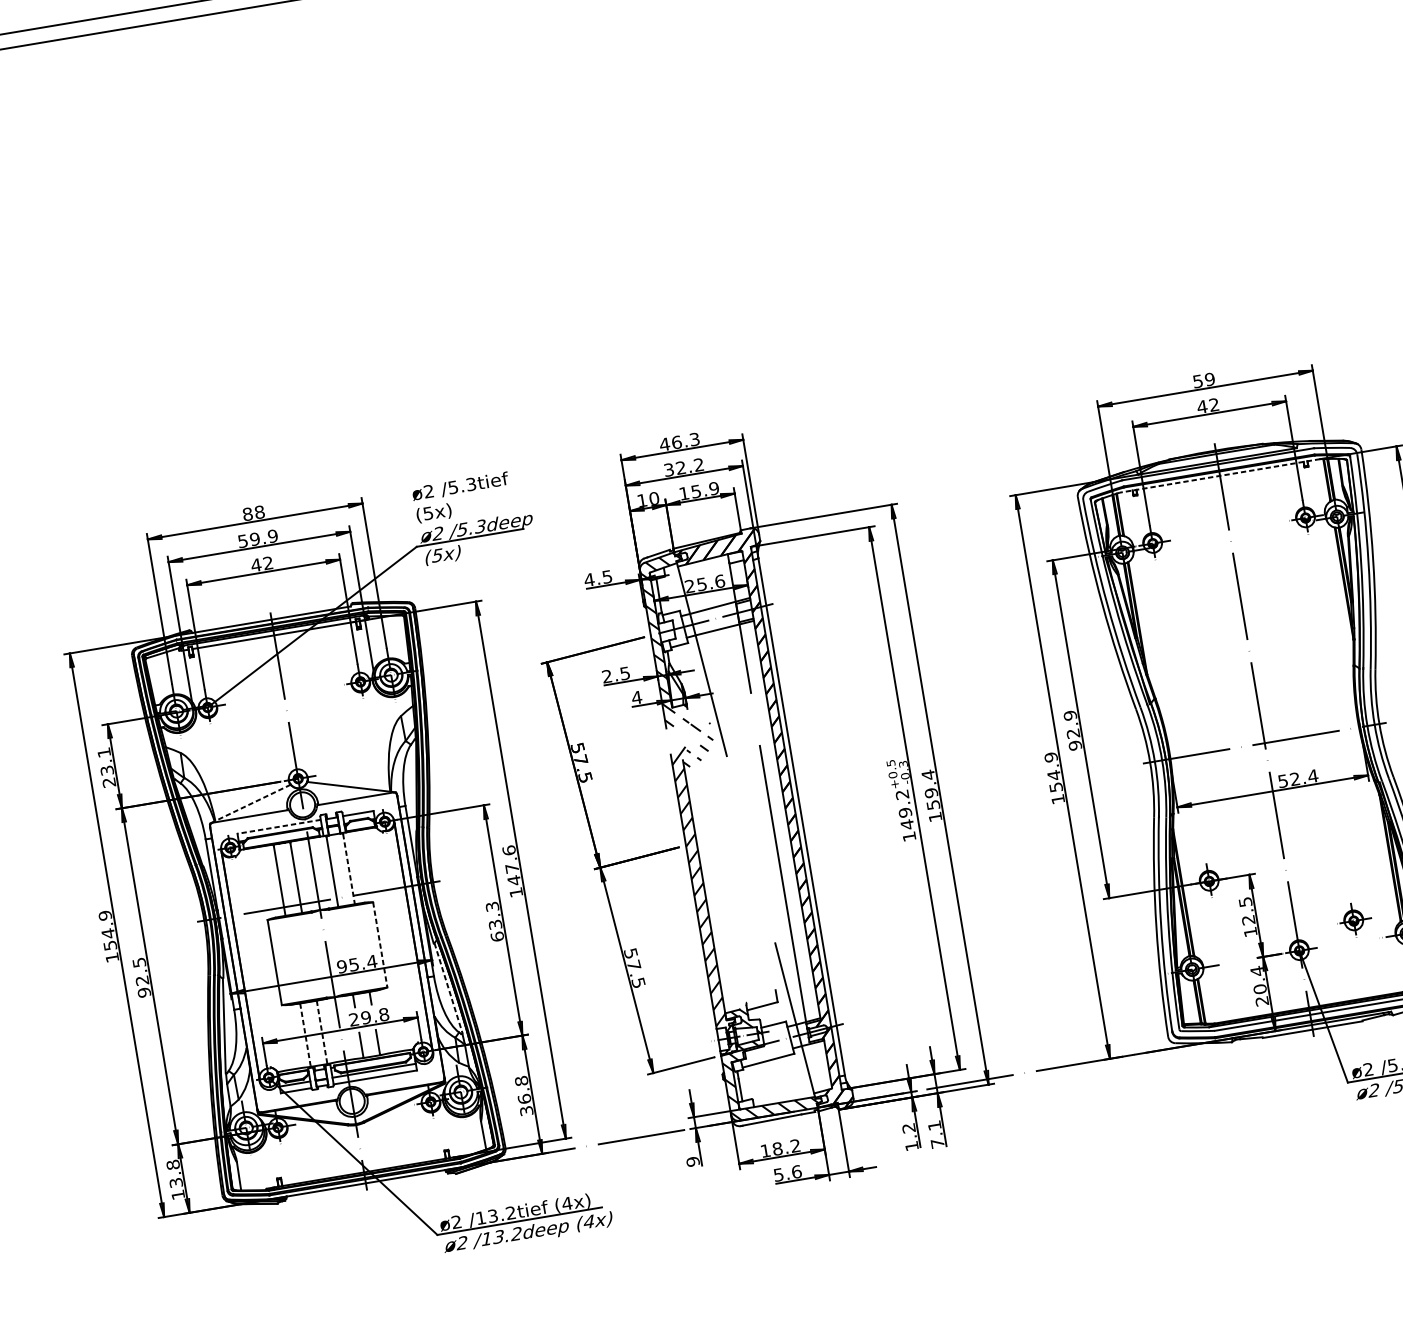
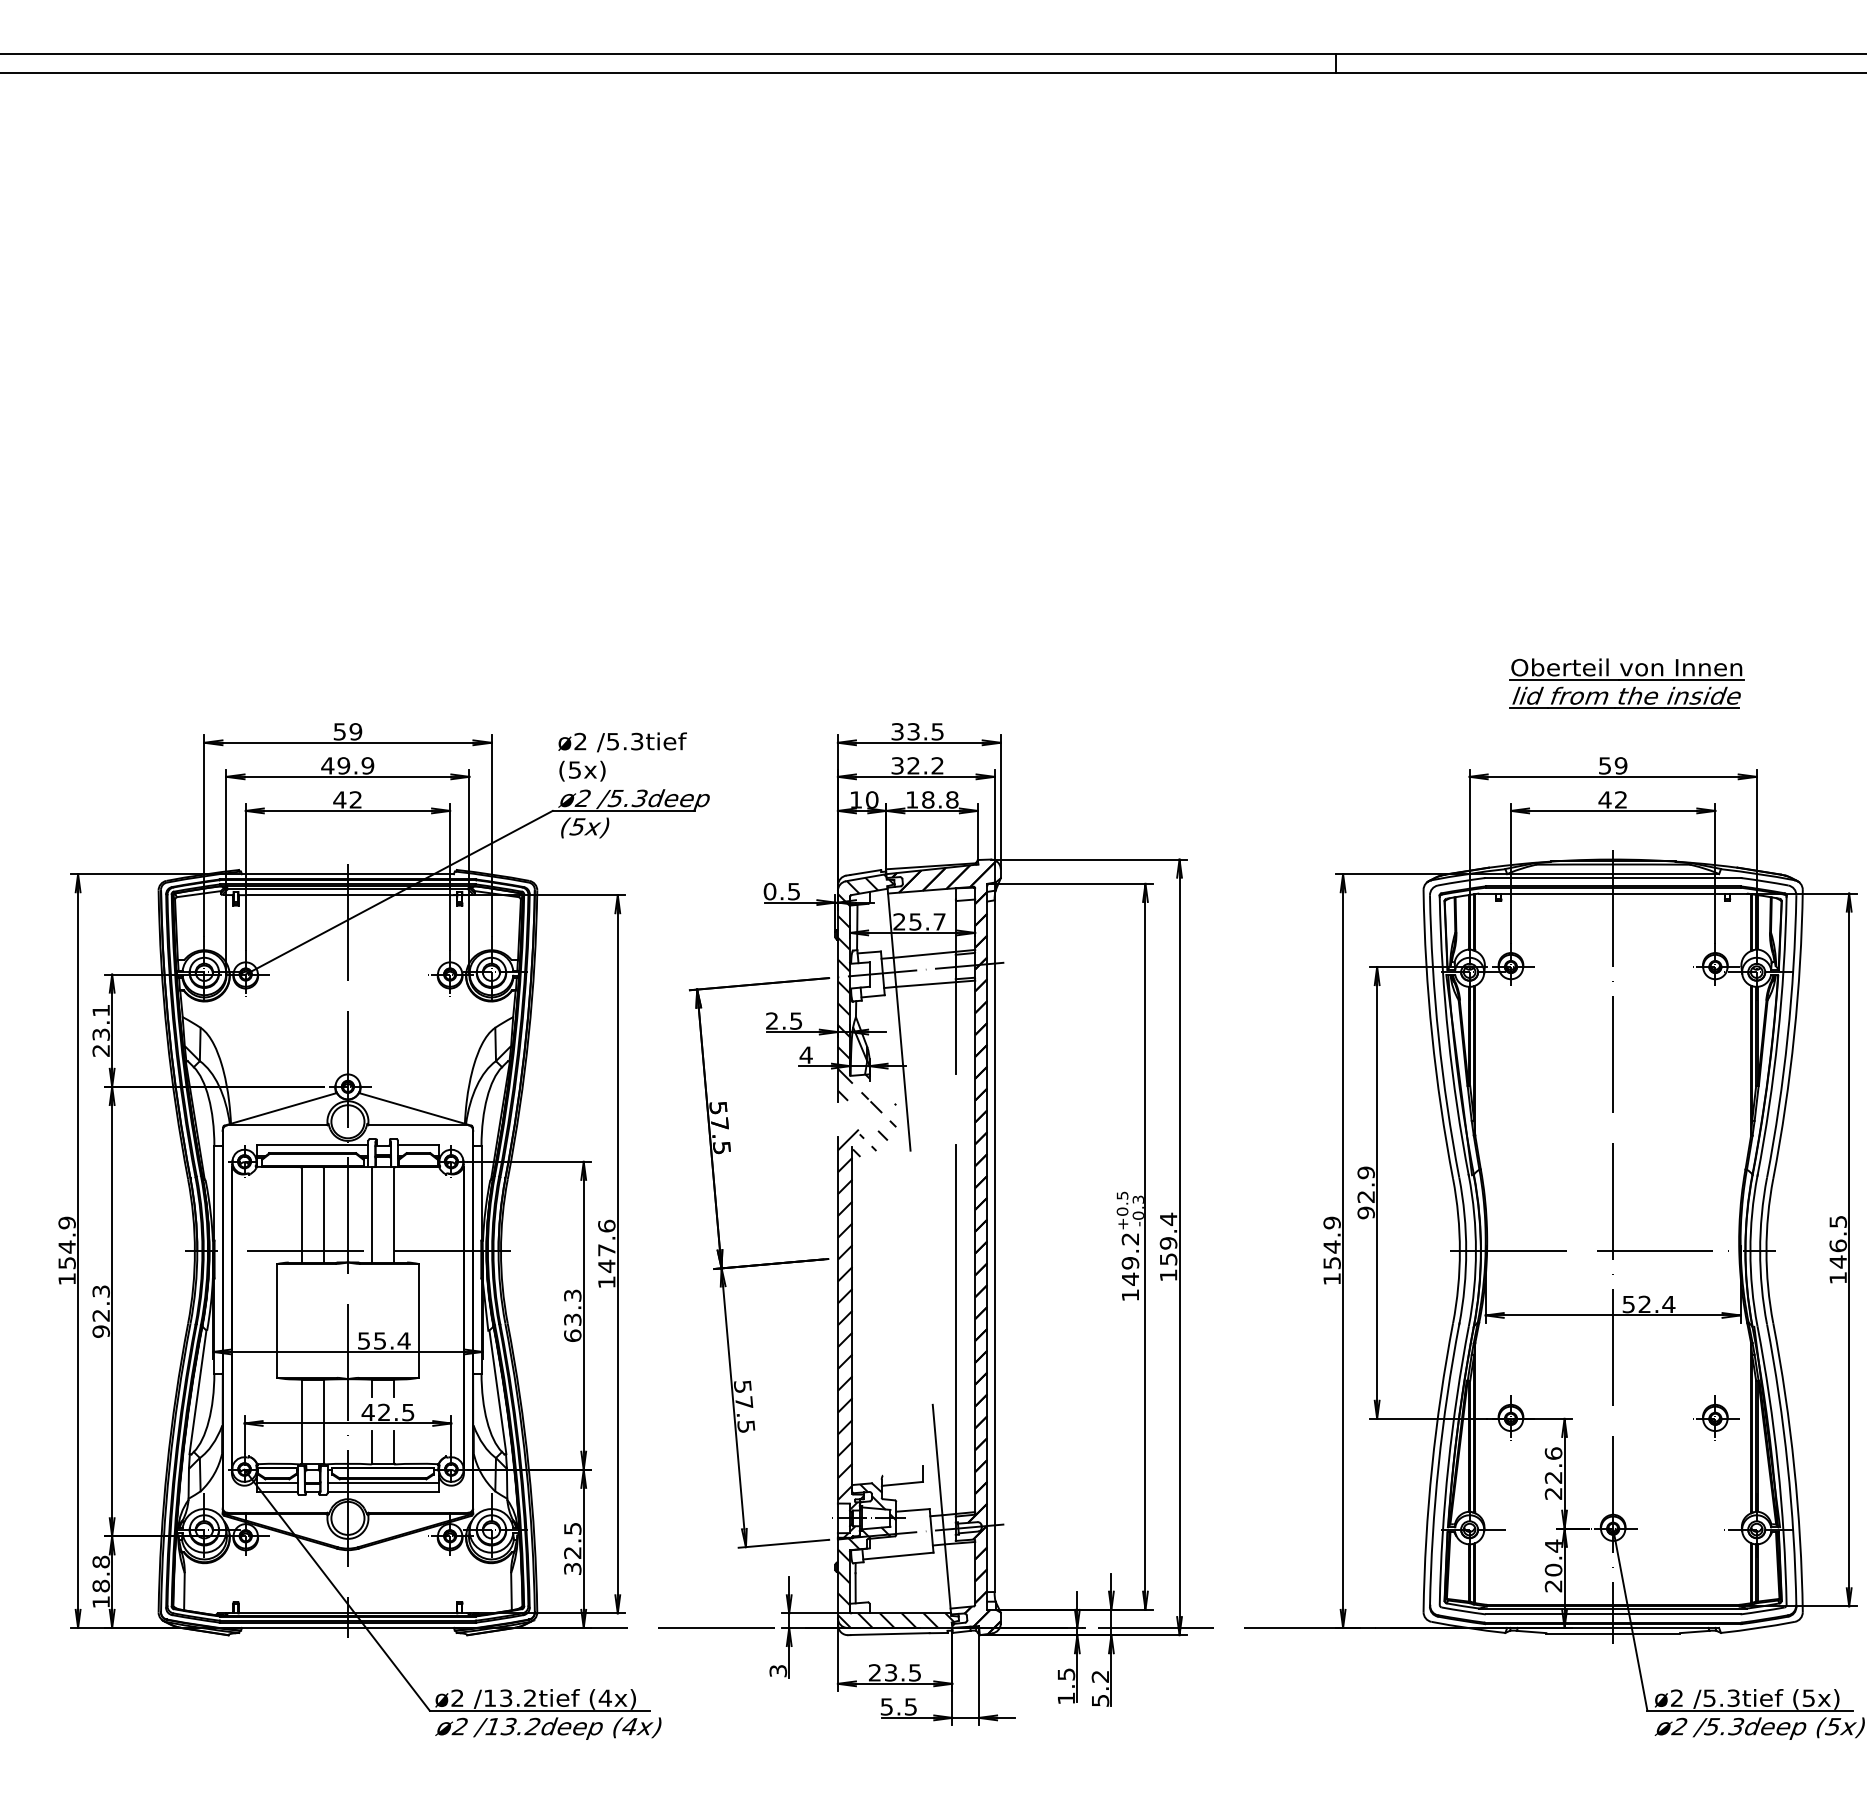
part: (1203, 317) -> (1626, 683), added
text: (679, 441) -> (917, 731), 46.3 -> 33.5
line: (1220, 475) -> (1613, 893), dashed -> solid
text: (705, 489) -> (940, 799), 15.9 -> 18.8
text: (253, 513) -> (347, 731), 88 -> 59
text: (242, 541) -> (327, 765), 59.9 -> 49.9
text: (588, 579) -> (769, 891), 4.5 -> 0.5
text: (719, 581) -> (939, 921), 25.6 -> 25.7
line: (250, 804) -> (280, 1109), dashed -> solid
line: (279, 827) -> (312, 1145), dashed -> solid
line: (349, 869) -> (394, 1215), dashed -> solid
text: (1247, 916) -> (1553, 1473), 12.5 -> 22.6
part: (1354, 919) -> (1716, 1417), moved
line: (380, 944) -> (418, 1320), dashed -> solid
text: (138, 962) -> (100, 1291), 92.5 -> 92.3
text: (341, 966) -> (363, 1340), 95.4 -> 55.4
line: (449, 988) -> (498, 1392), dashed -> solid
text: (368, 1017) -> (387, 1412), 29.8 -> 42.5
line: (321, 1032) -> (323, 1421), dashed -> solid
line: (305, 1034) -> (301, 1421), dashed -> solid
text: (522, 1089) -> (572, 1540), 36.8 -> 32.5
text: (909, 1128) -> (1066, 1674), 1.2 -> 1.5
text: (936, 1134) -> (1100, 1688), 7.1 -> 5.2
text: (780, 1148) -> (894, 1672), 18.2 -> 23.5
text: (692, 1161) -> (777, 1670), 9 -> 3
text: (796, 1171) -> (910, 1706), 5.6 -> 5.5
text: (175, 1182) -> (100, 1585), 13.8 -> 18.8

